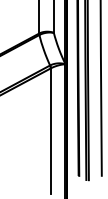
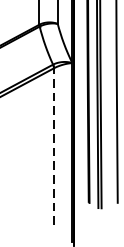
line: (50, 131) -> (53, 147), solid -> dashed

